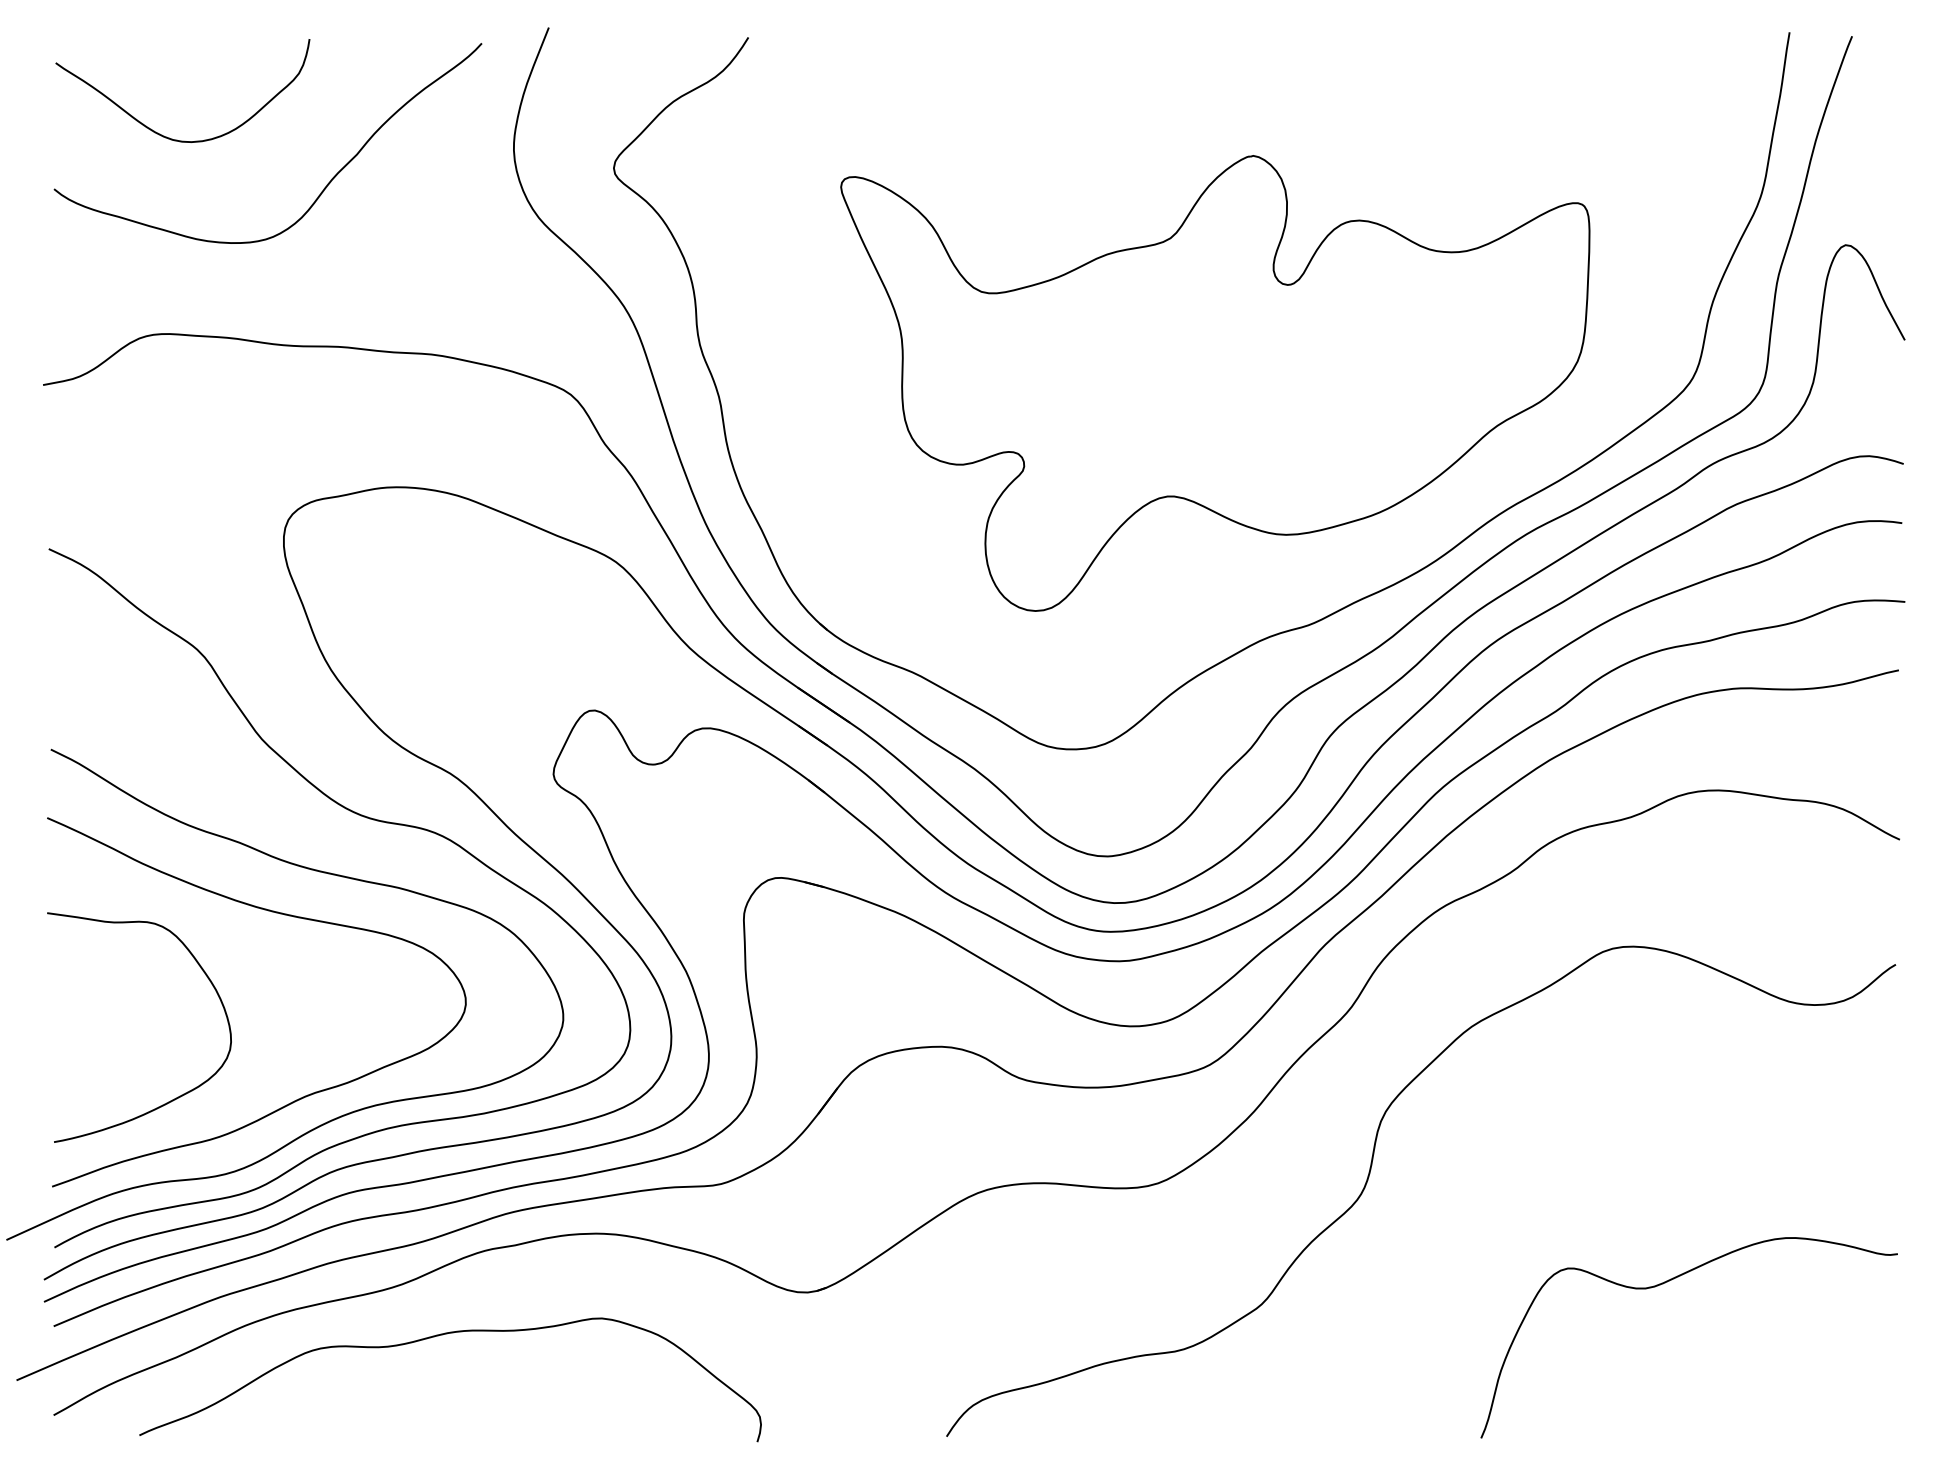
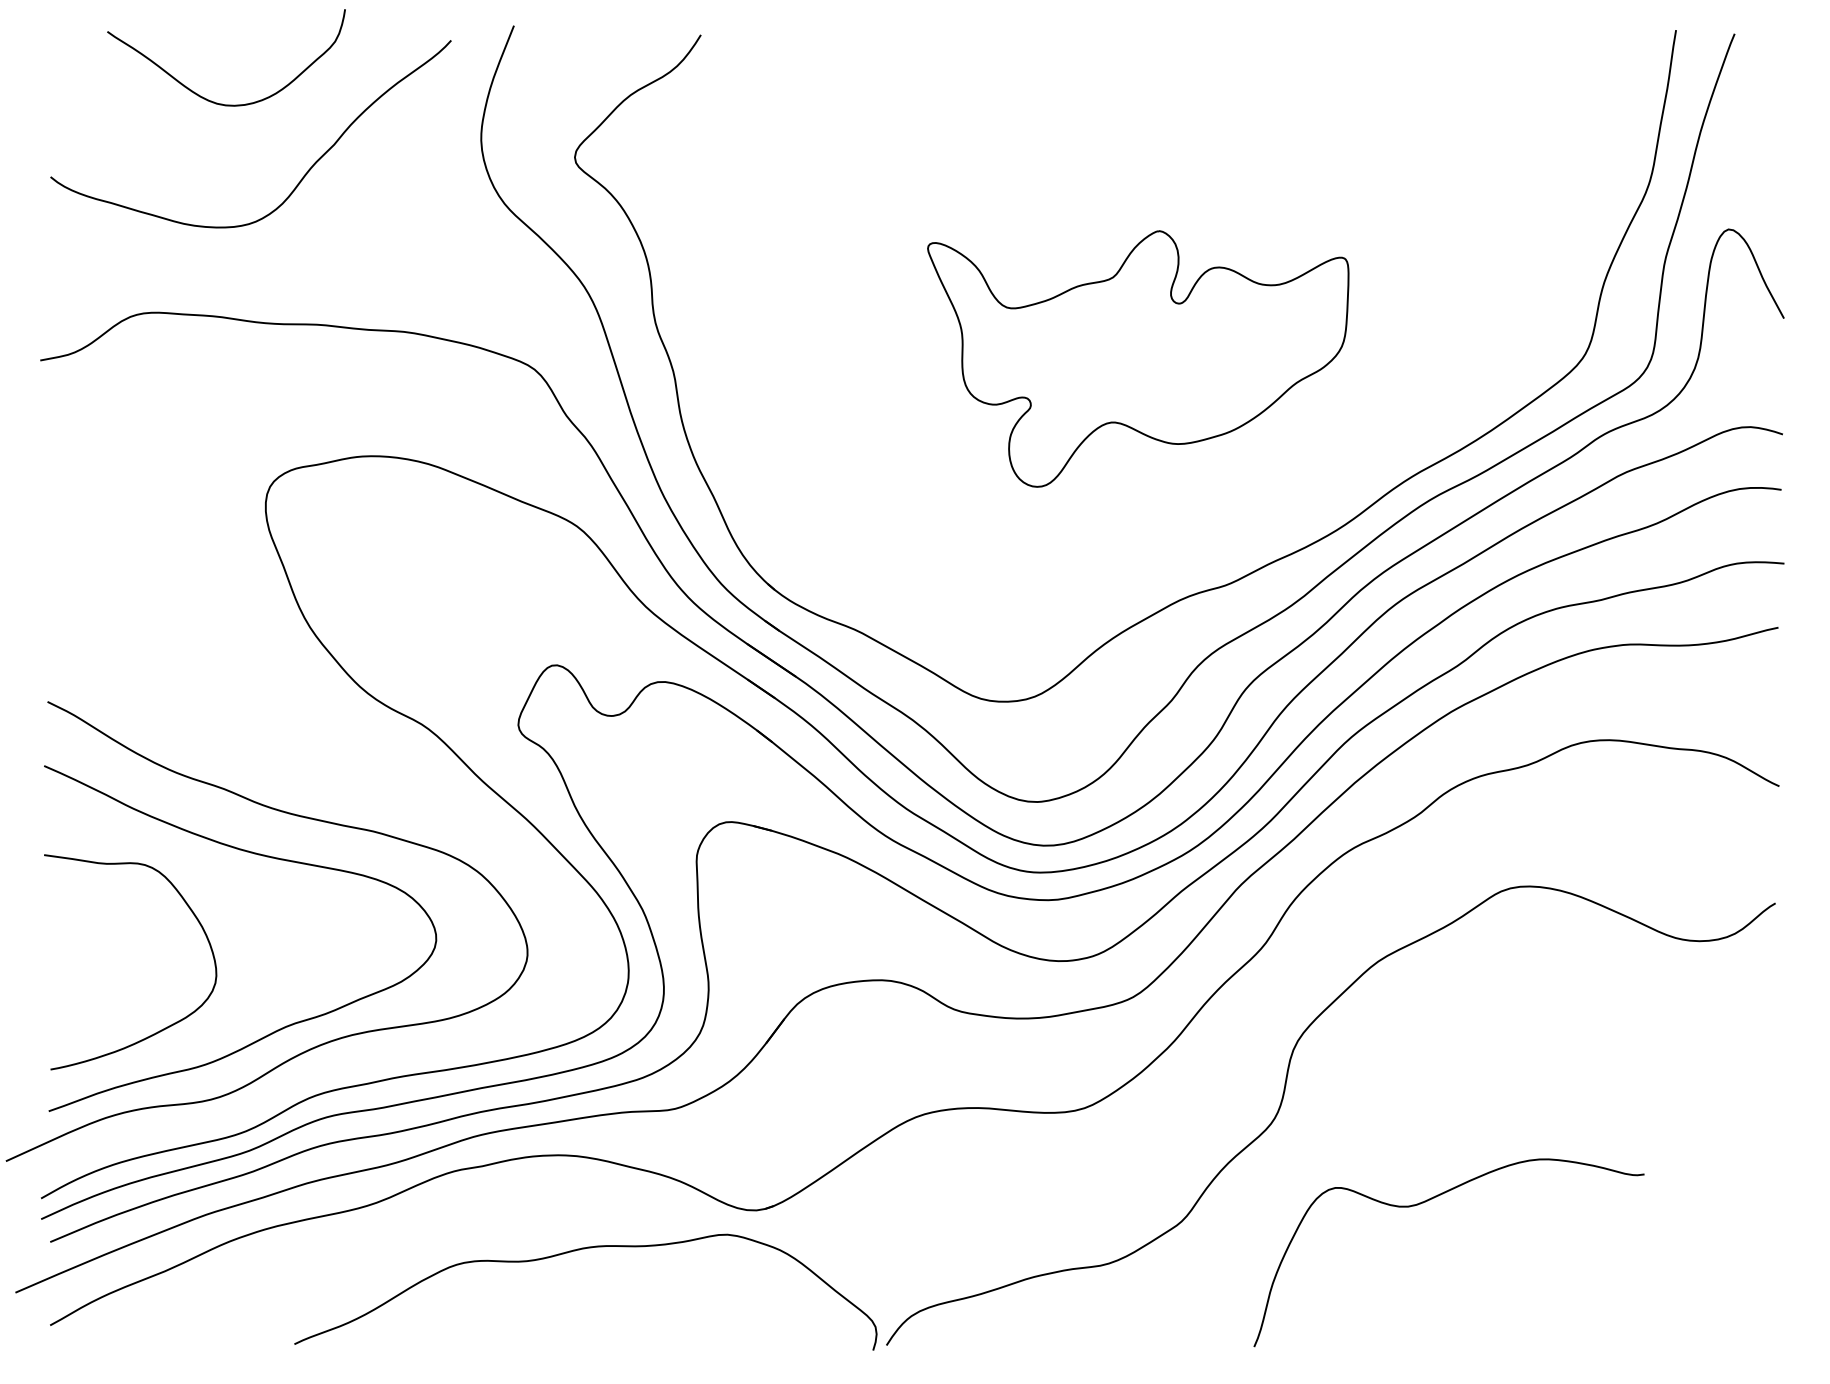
curve: (162, 134) -> (207, 98), moved
part: (1215, 383) -> (1138, 359), size x0.6
curve: (366, 818) -> (343, 766), removed
curve: (1663, 1284) -> (1424, 1202), moved
curve: (438, 1336) -> (574, 1251), moved

